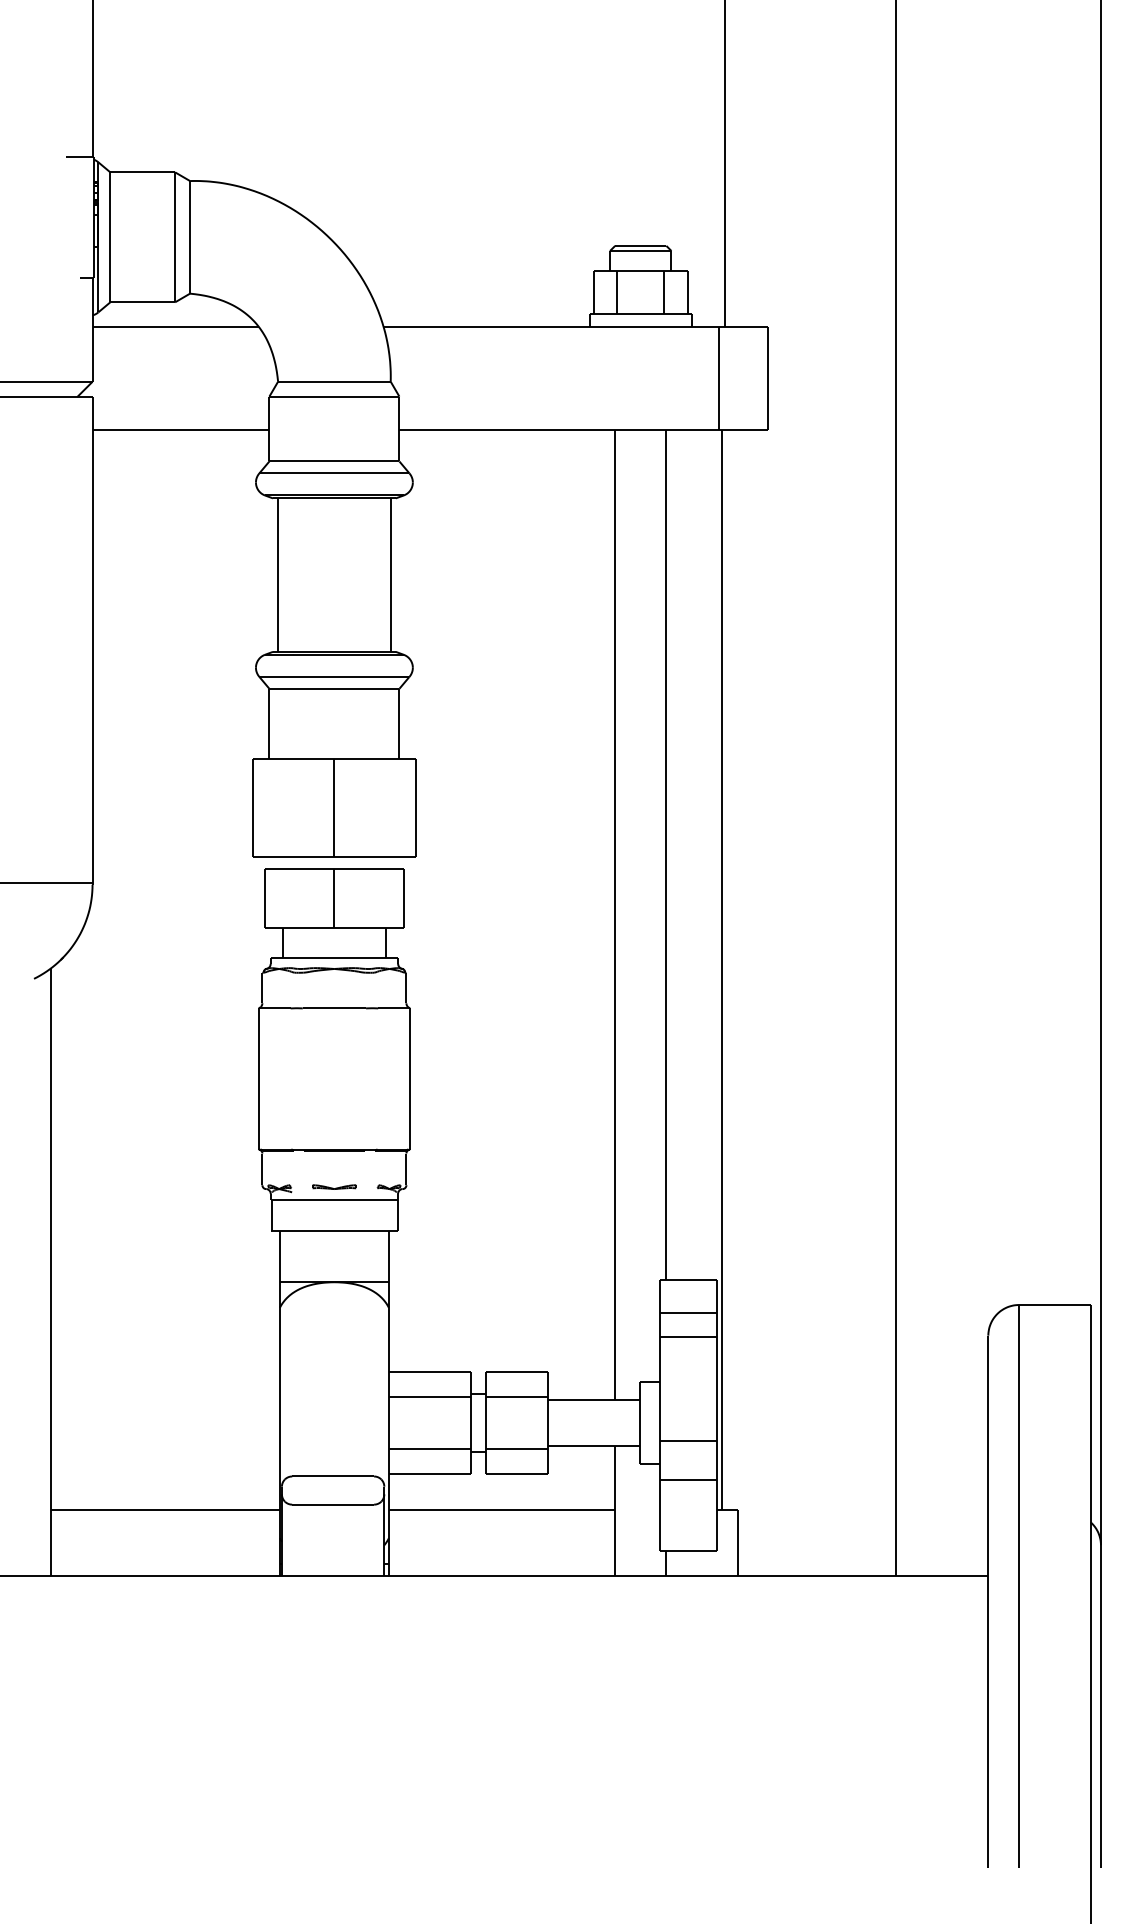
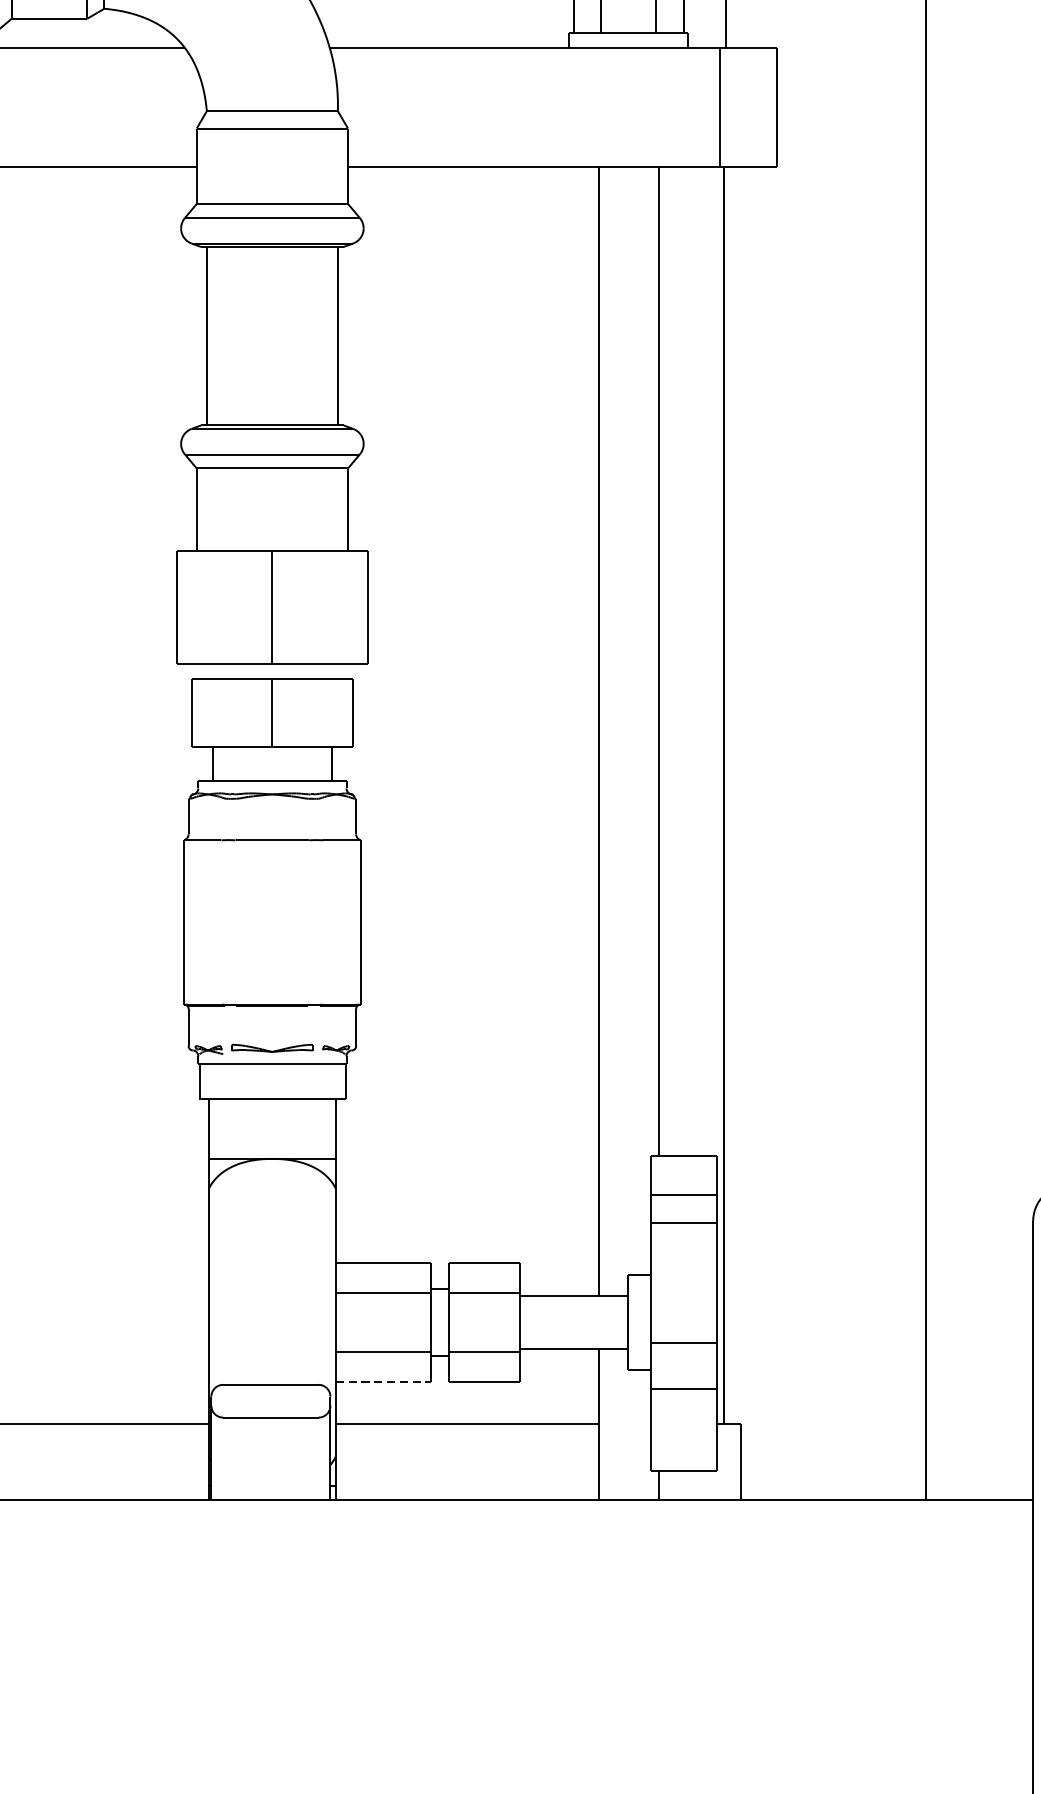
part: (334, 1186) -> (272, 1047), size x1.6
line: (429, 1474) -> (383, 1382), solid -> dashed

